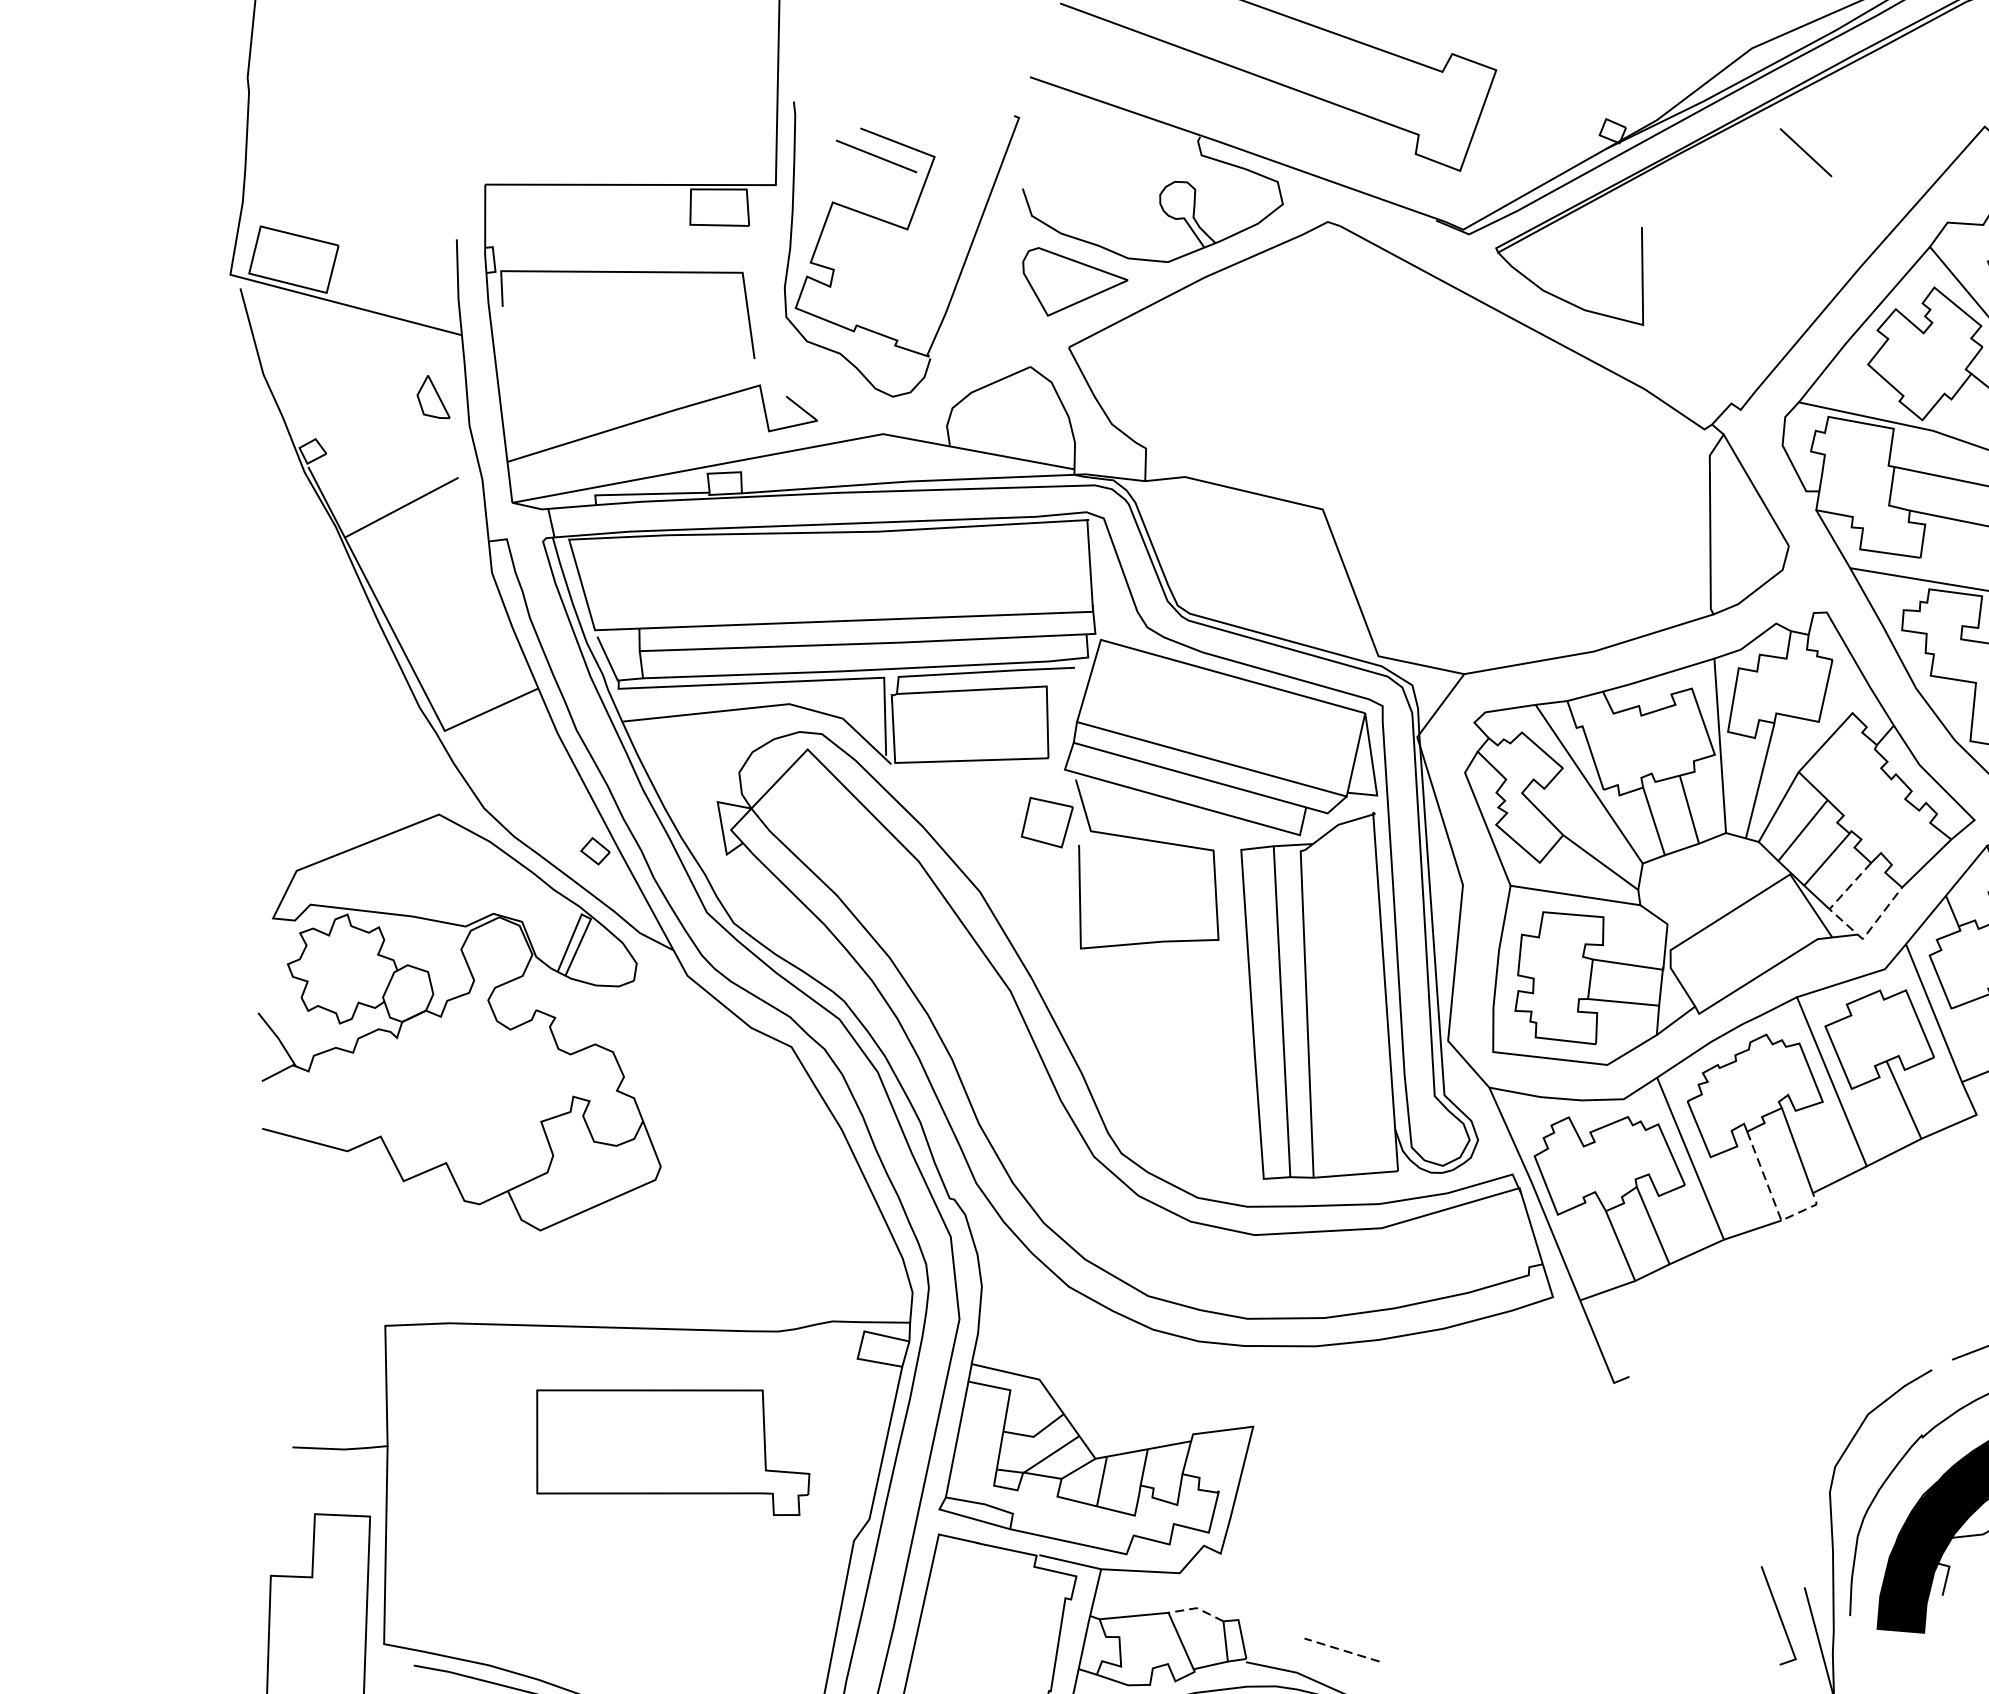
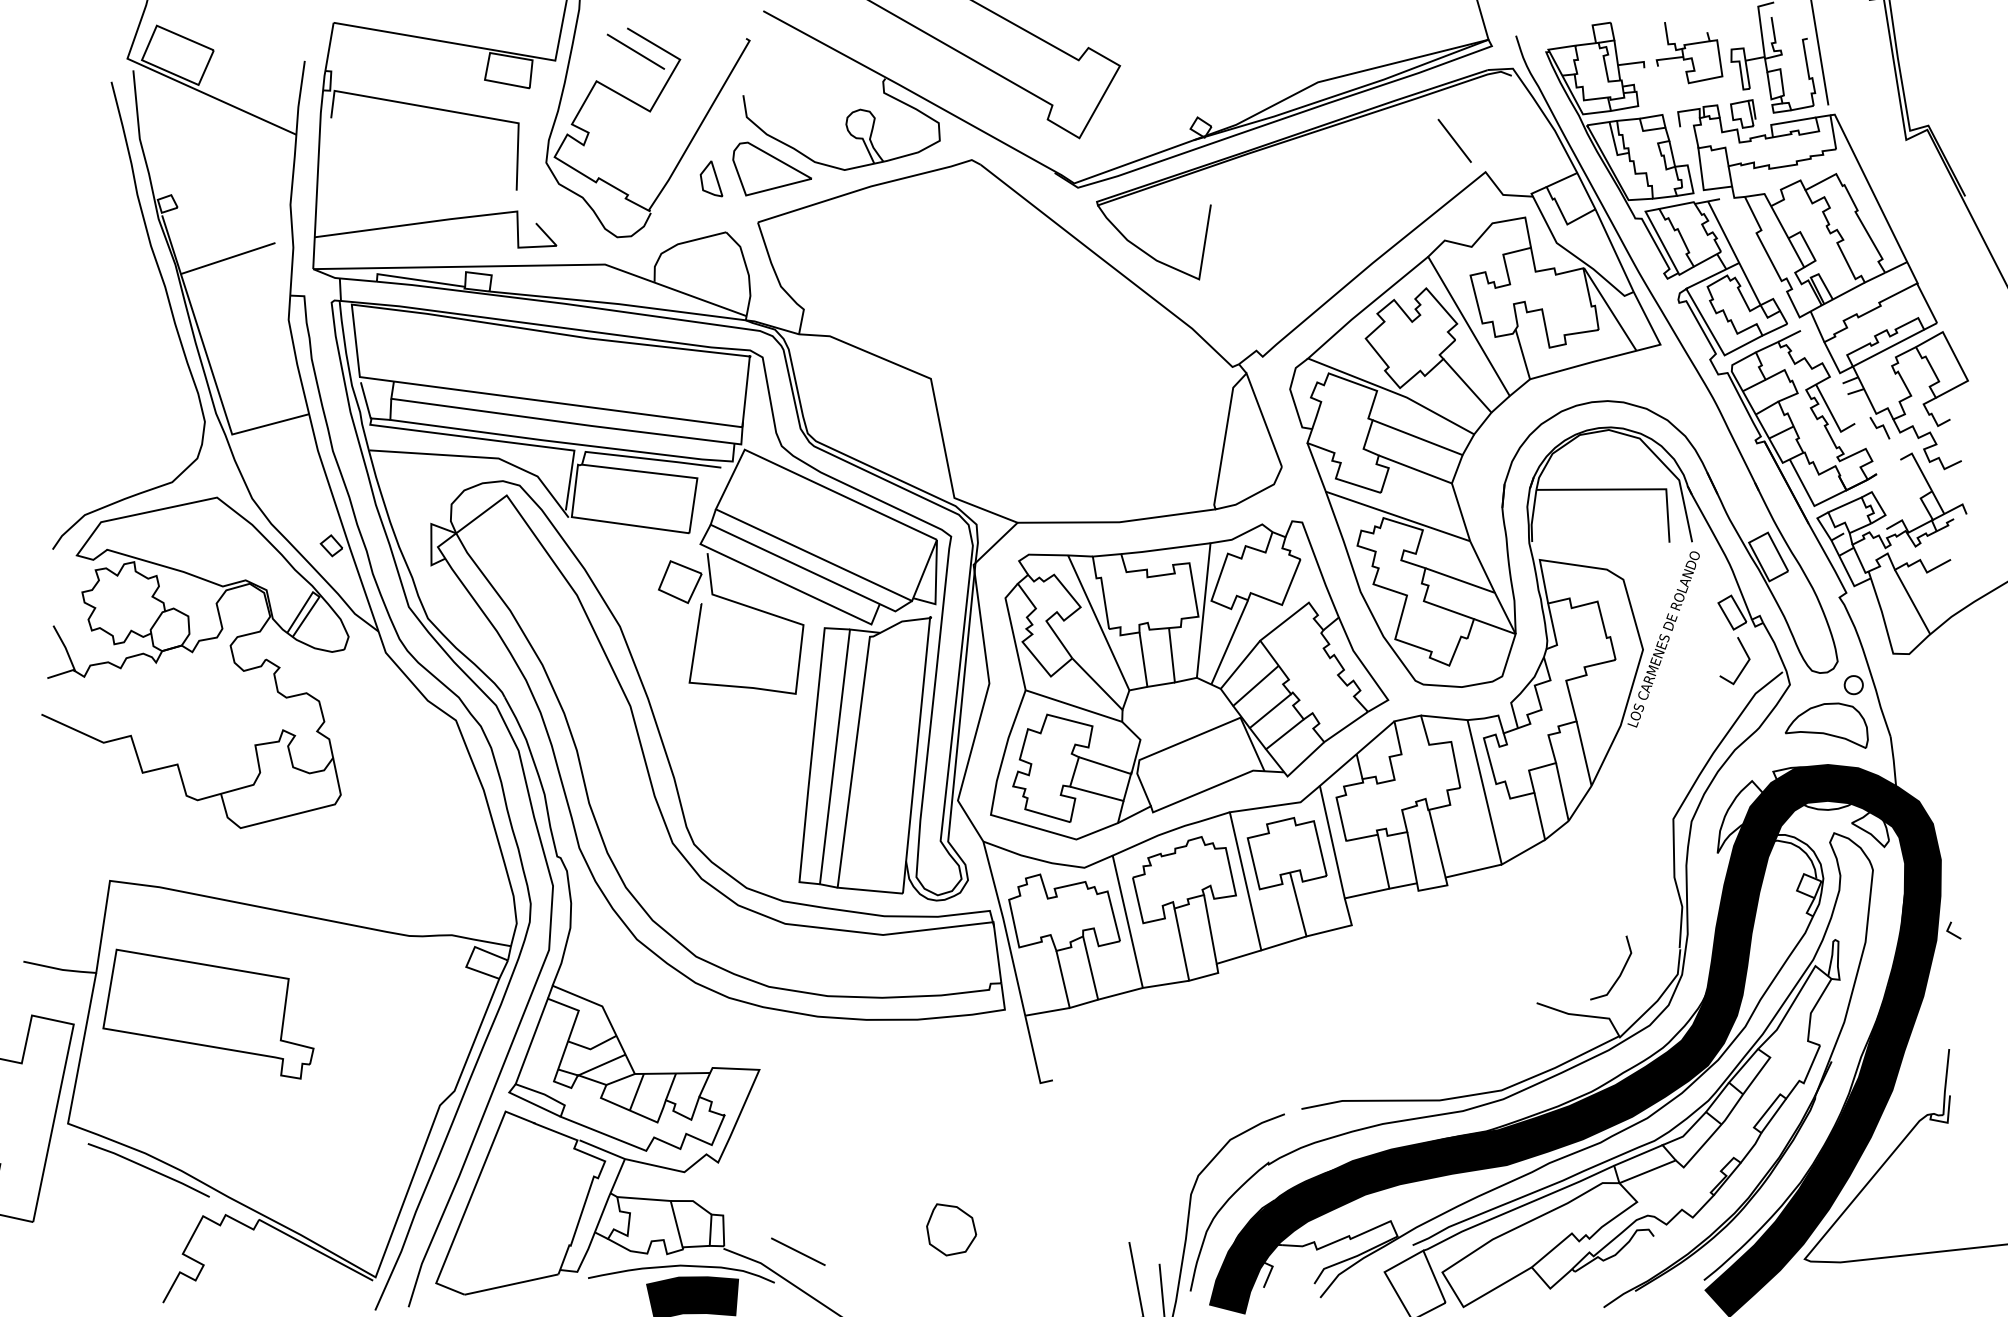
line: (1805, 152) -> (1454, 140), moved
part: (432, 397) -> (711, 178), moved
curve: (335, 577) -> (168, 303), added
line: (1847, 926) -> (1277, 764), dashed -> solid
line: (1774, 1202) -> (1186, 966), dashed -> solid
part: (667, 1451) -> (208, 1013), moved
part: (1532, 1588) -> (951, 1229), added
line: (1197, 1608) -> (693, 1201), dashed -> solid
line: (1340, 1649) -> (797, 1251), dashed -> solid

